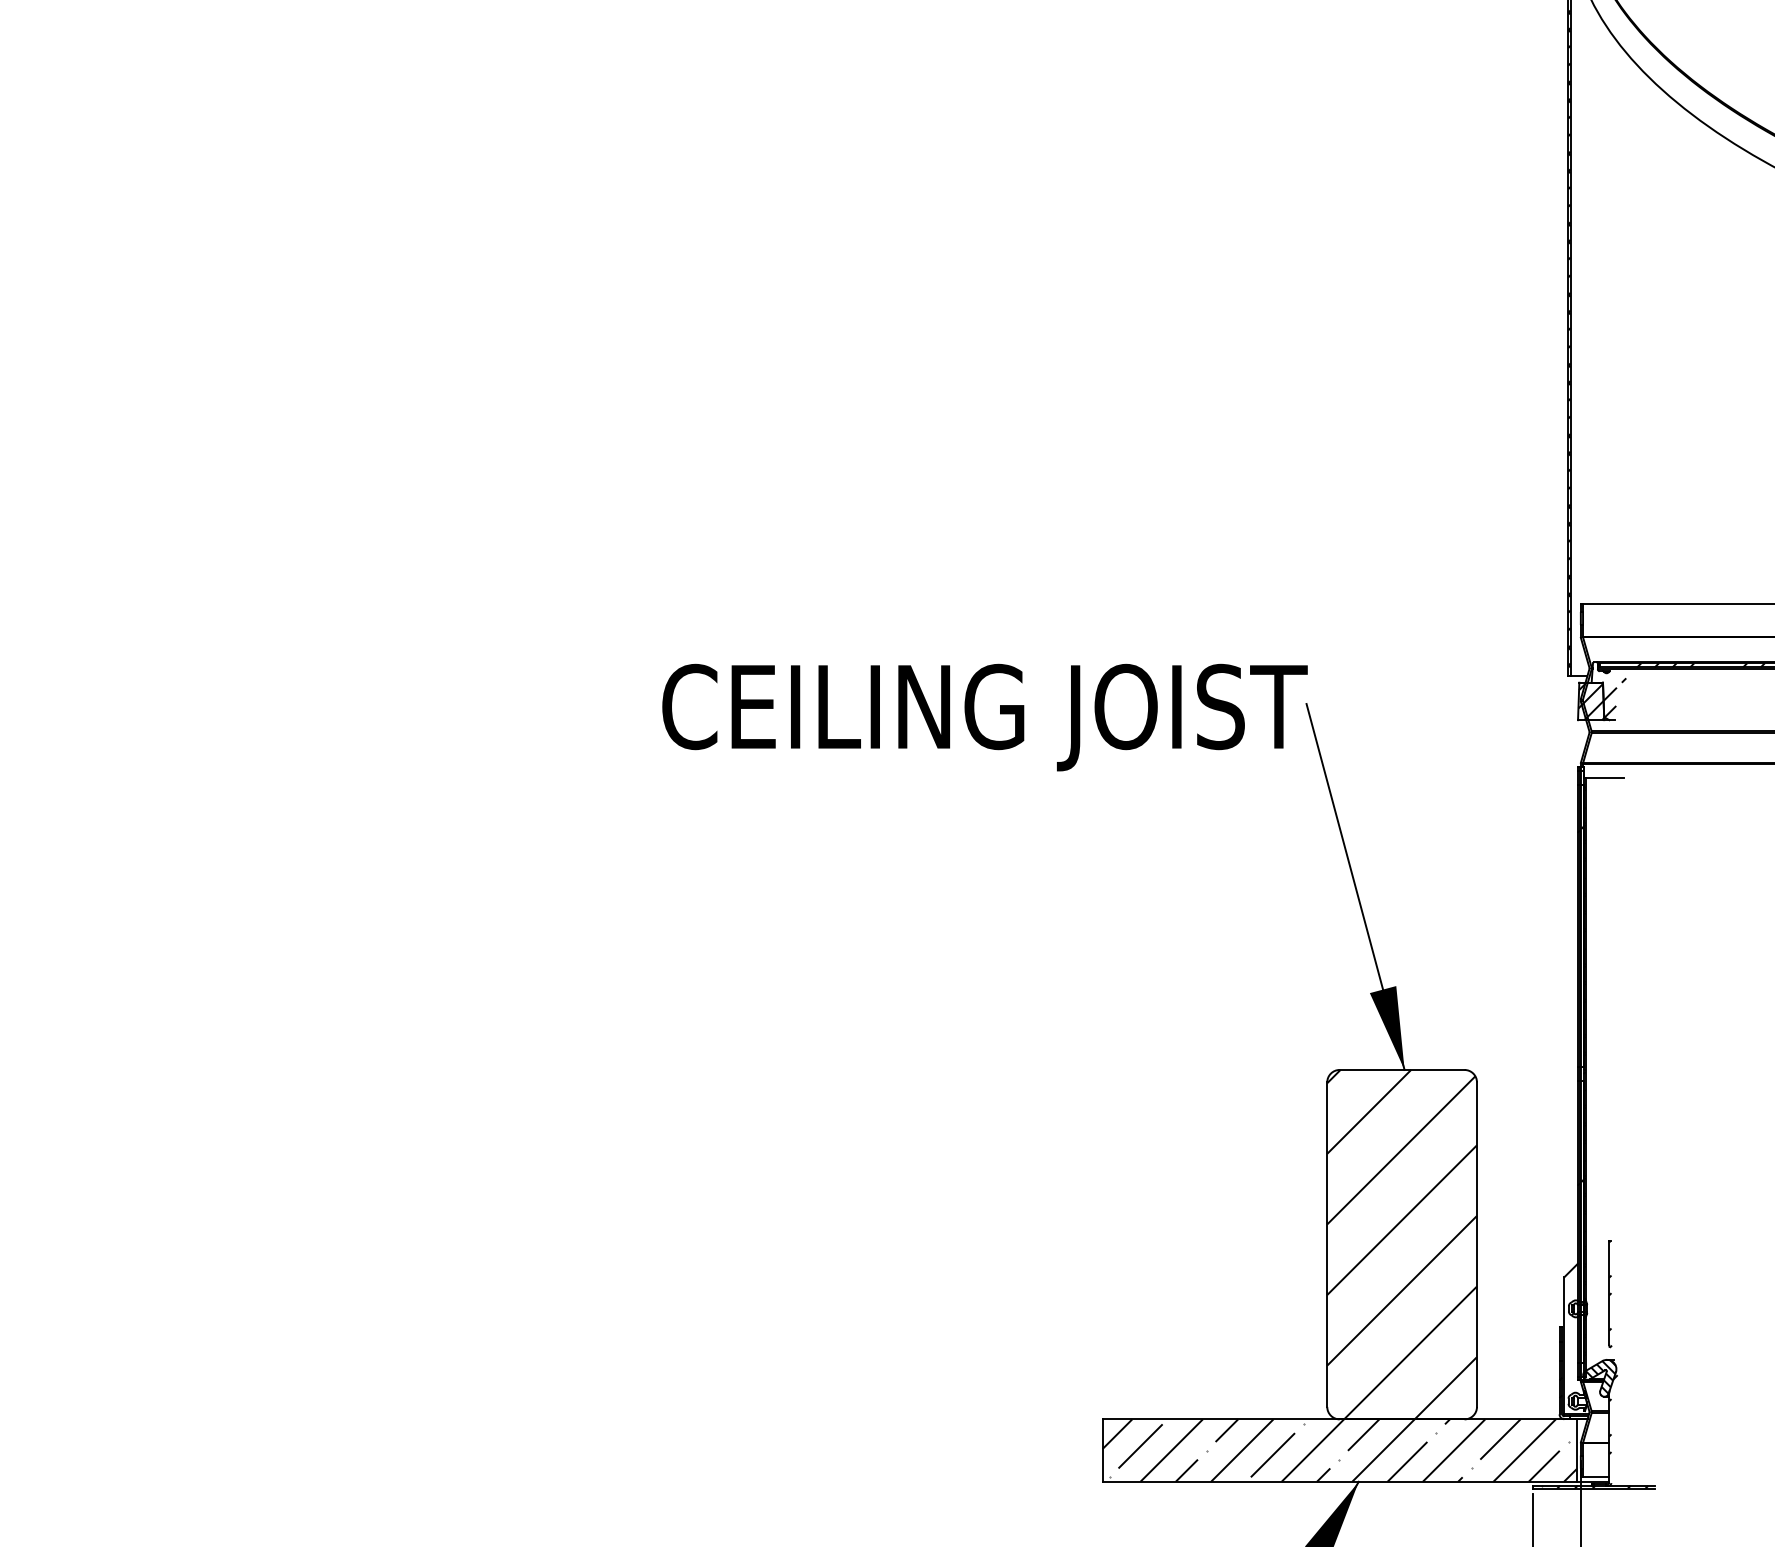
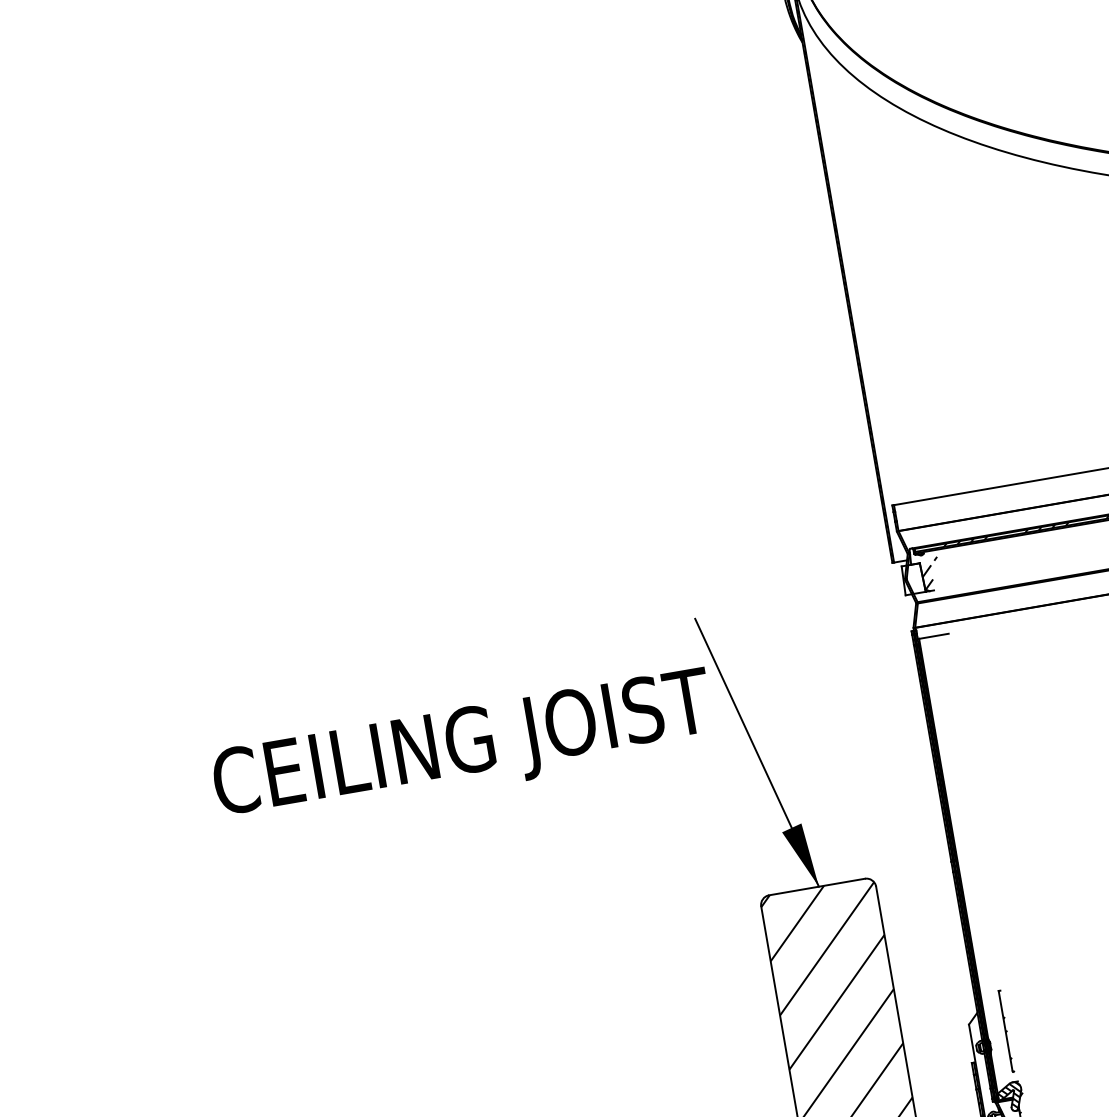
hatch: (1591, 701) -> (913, 579), removed
text: (984, 717) -> (463, 749), moved

